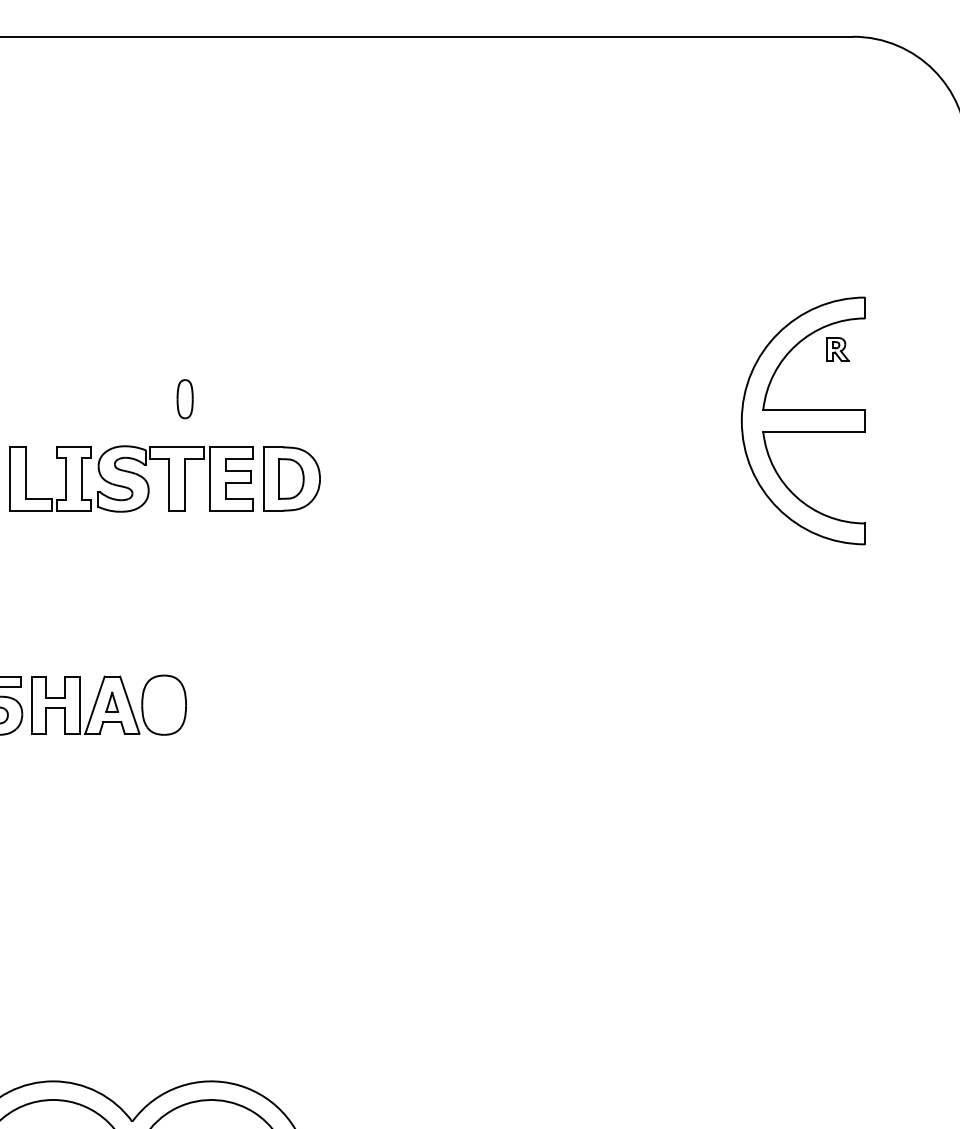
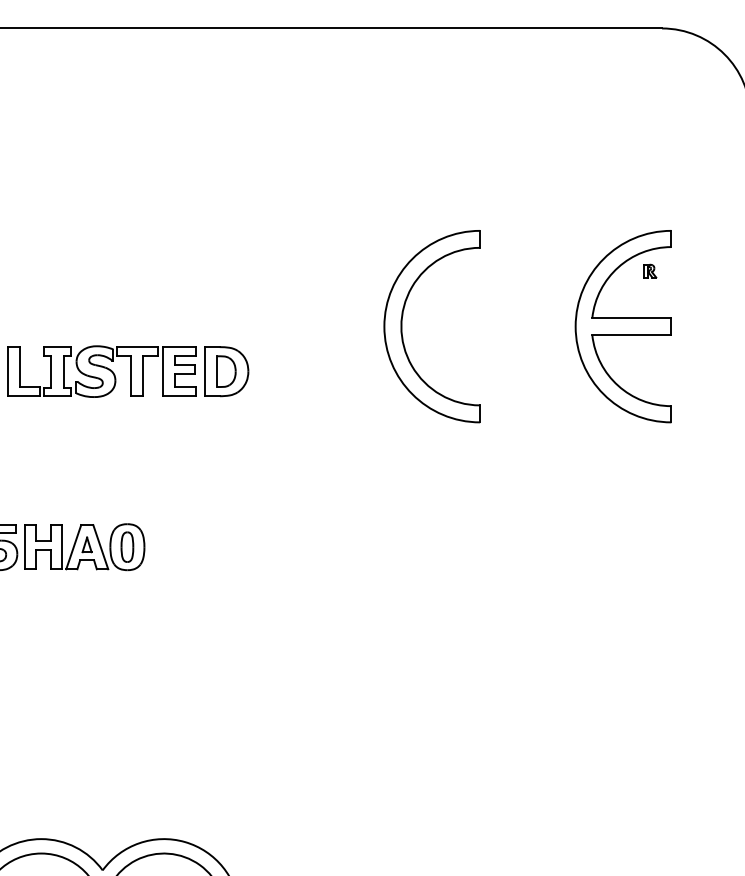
part: (837, 349) -> (649, 271), size x0.71
part: (184, 399) -> (126, 547), moved
part: (518, 420) -> (402, 326), added

